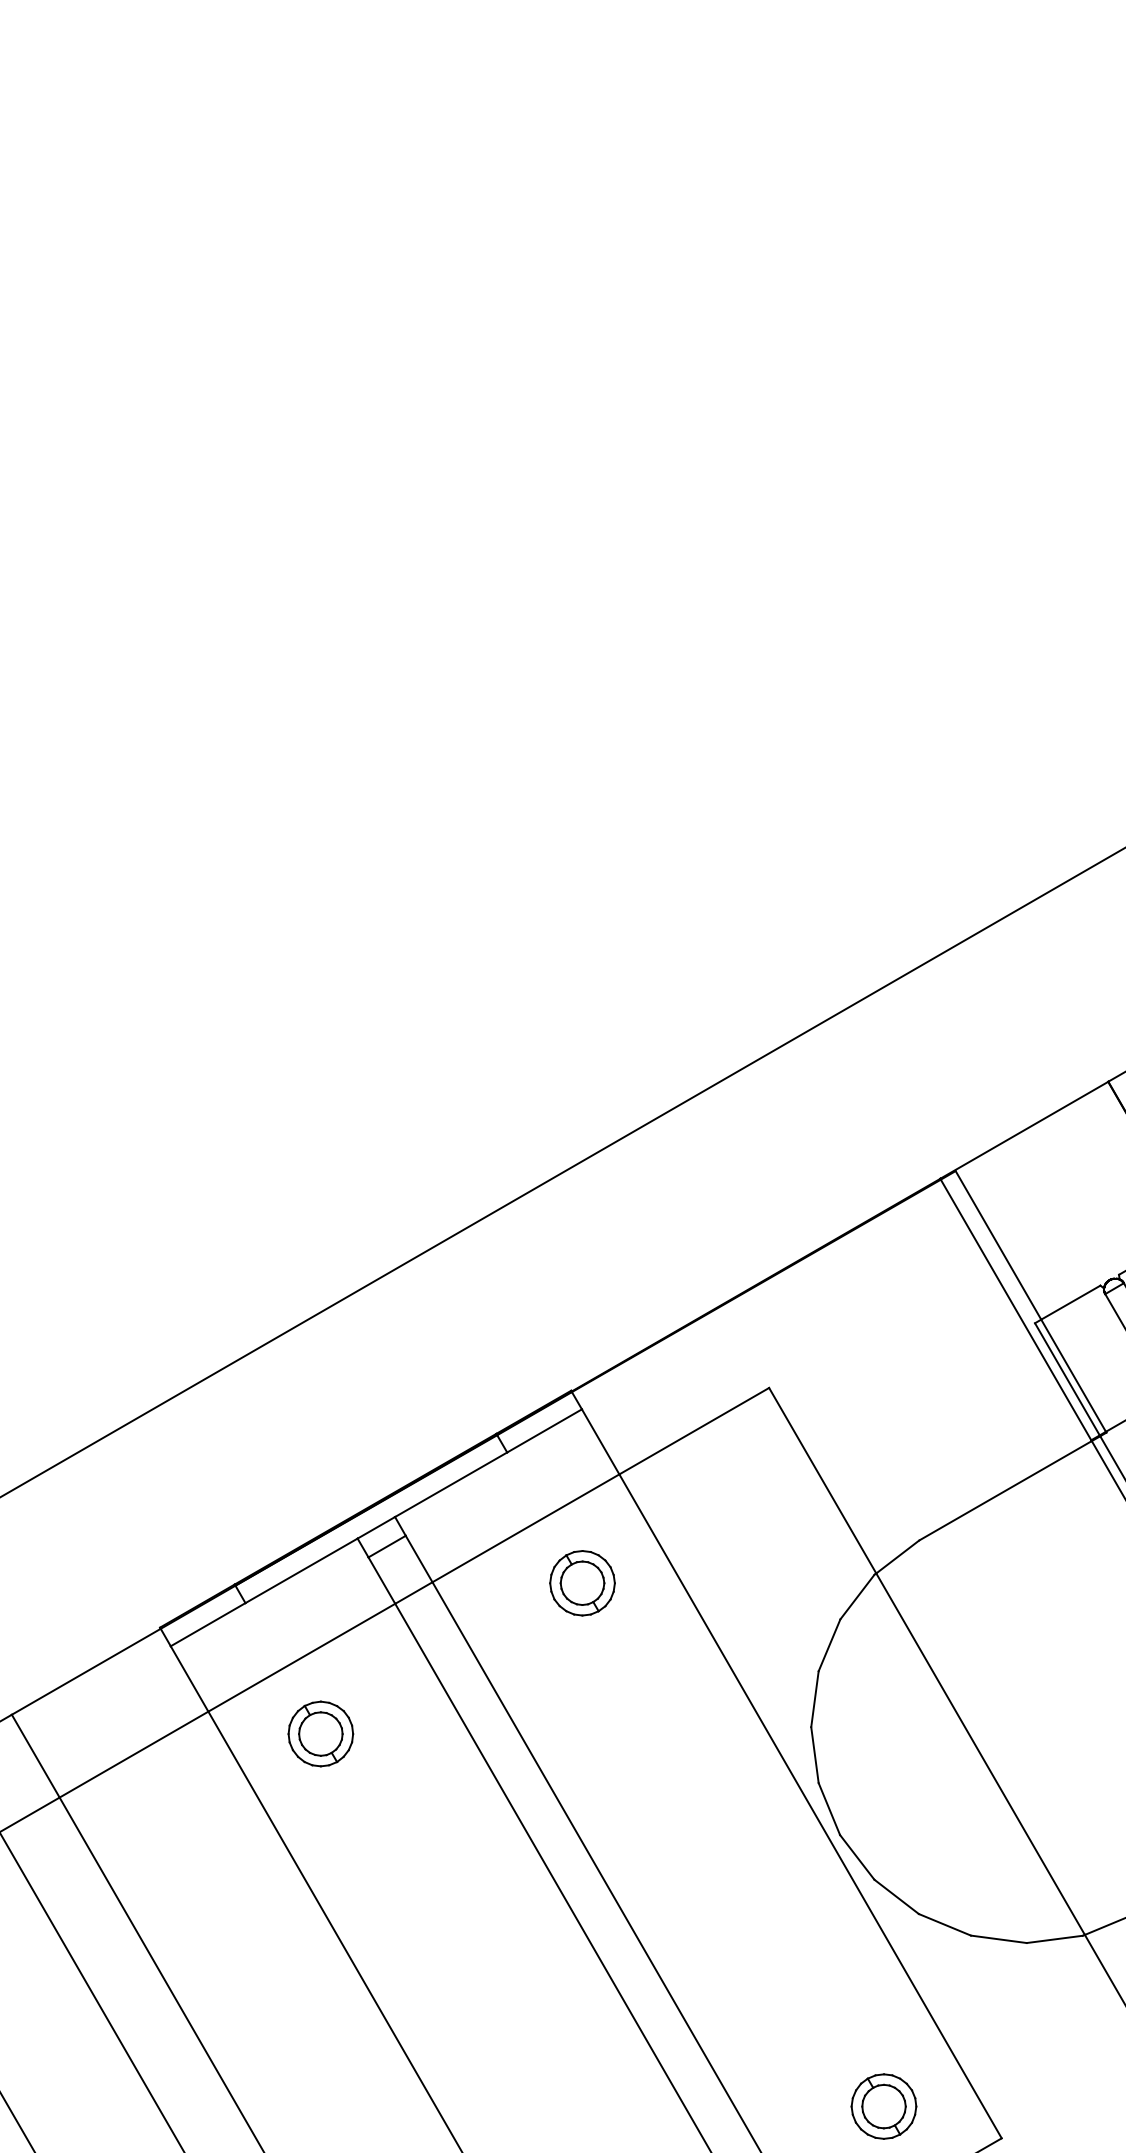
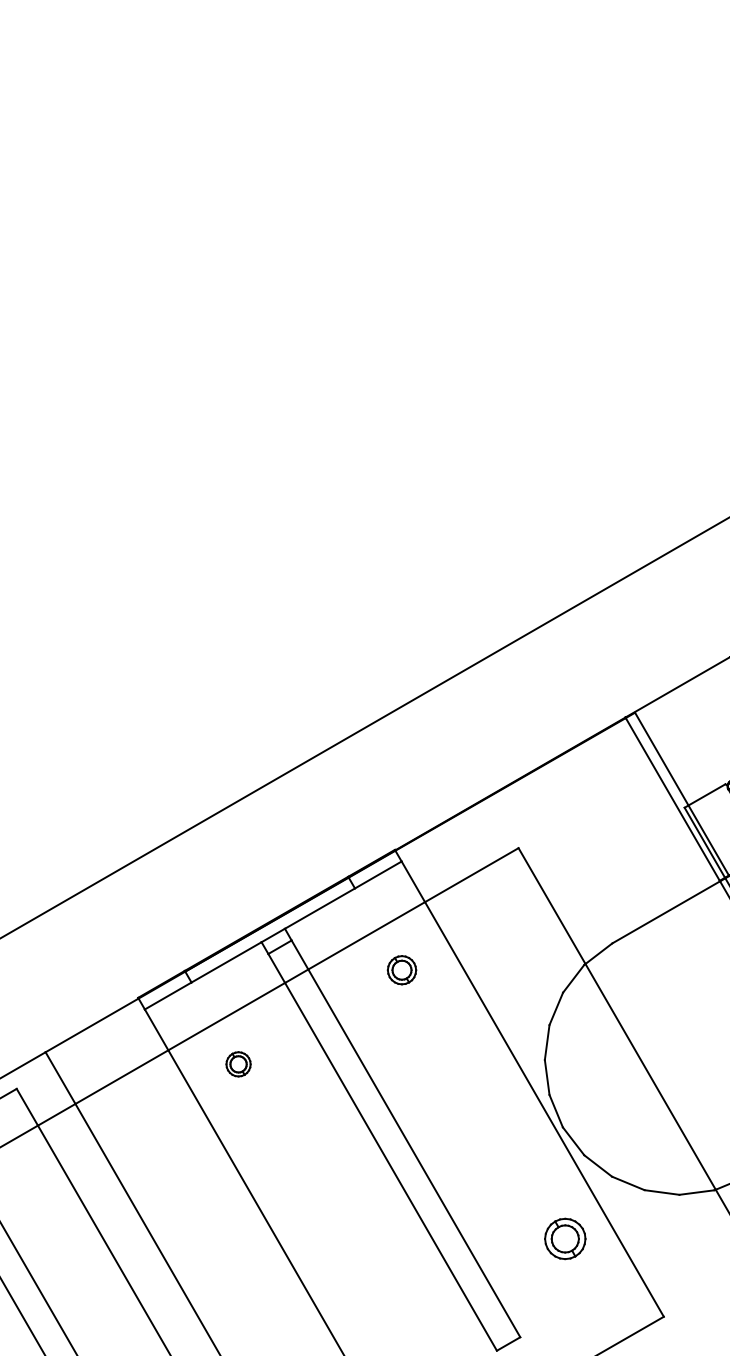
part: (581, 1583) -> (401, 970), size x0.7
part: (320, 1734) -> (238, 1064), size x0.6
part: (884, 2105) -> (565, 1238), moved

